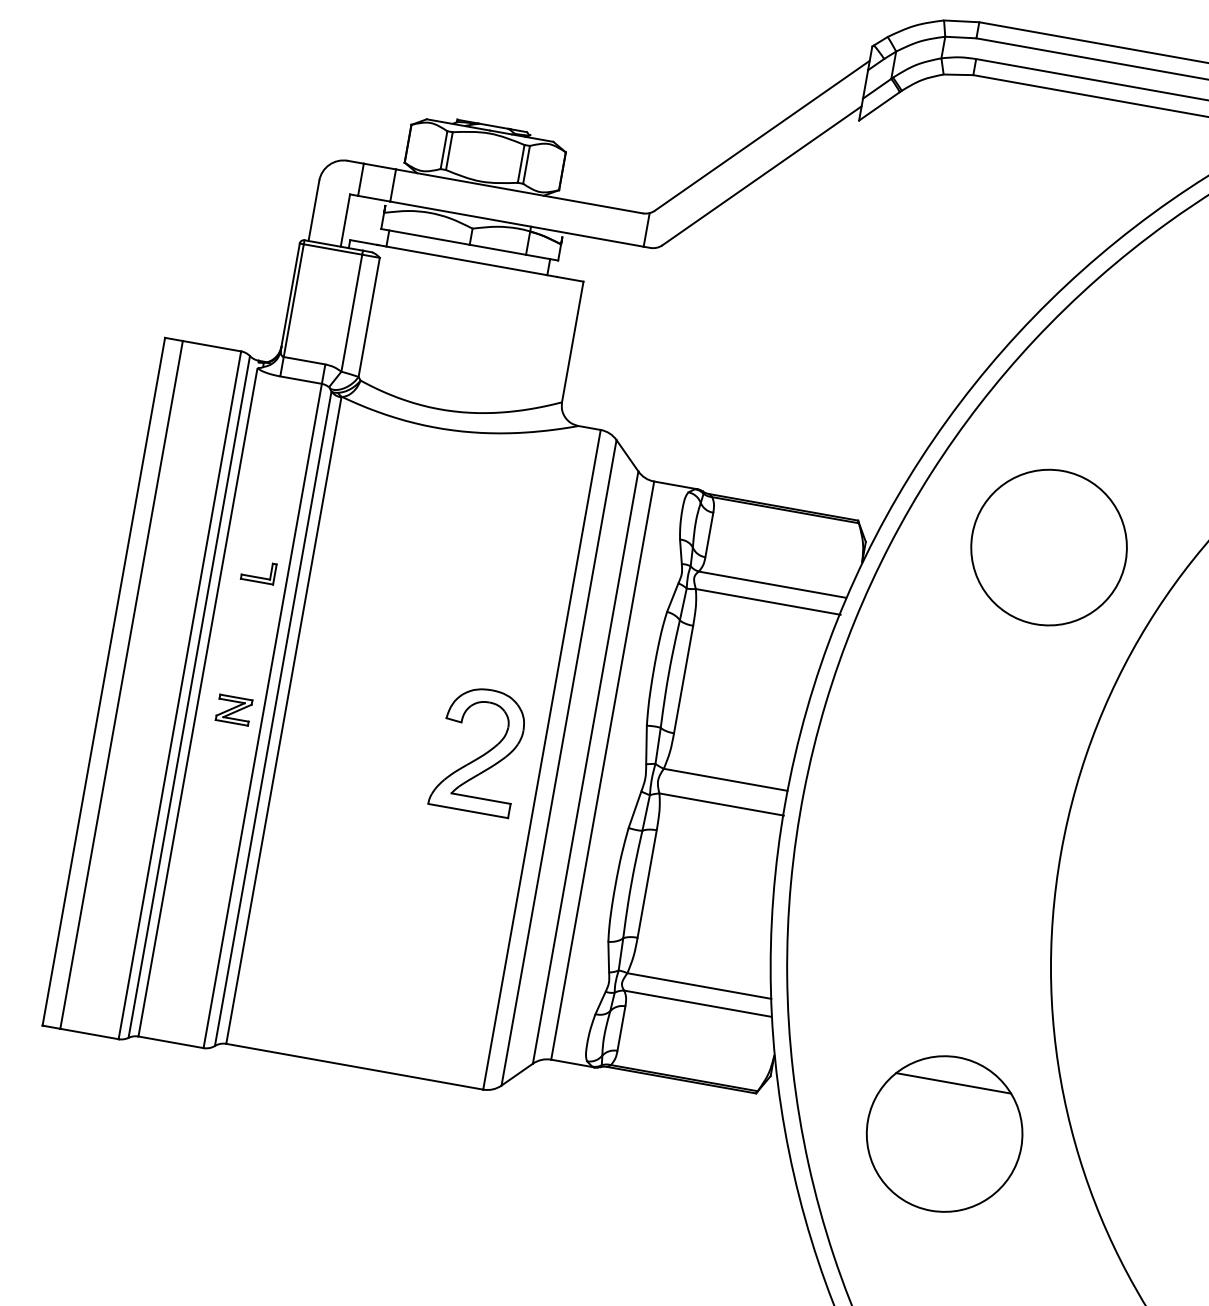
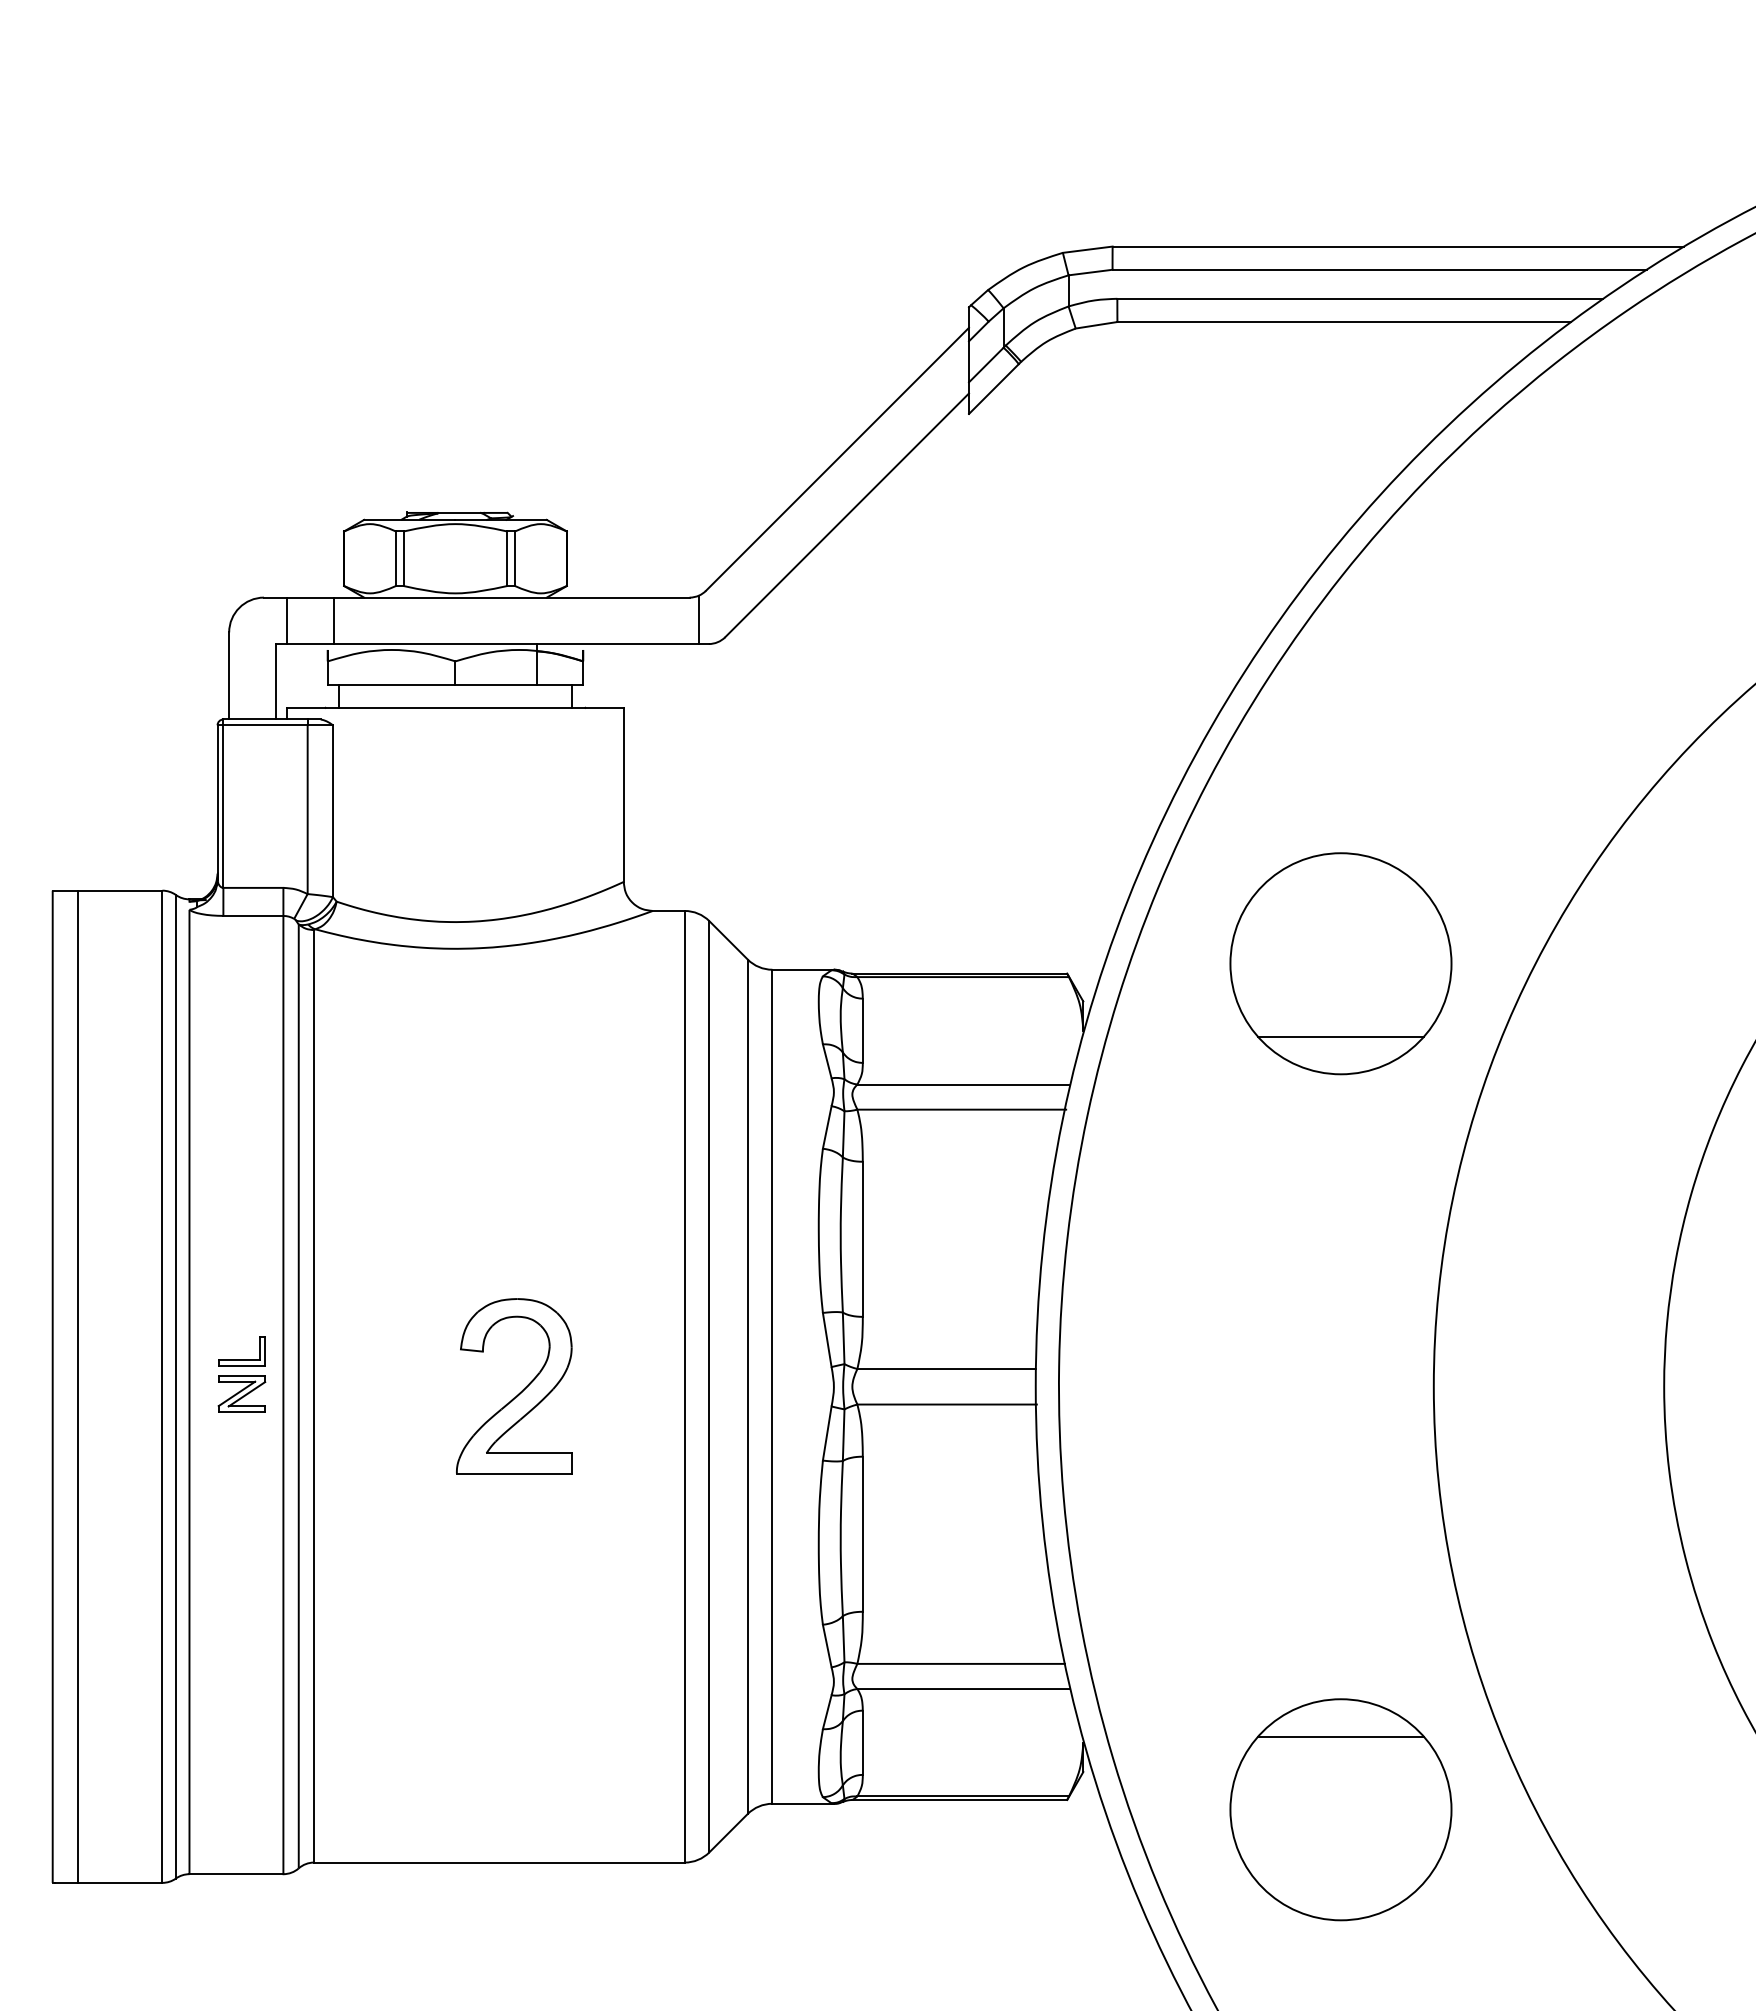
part: (257, 577) -> (241, 1359), moved
line: (1039, 597) -> (1340, 1036), added
part: (482, 754) -> (520, 1391), moved

